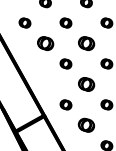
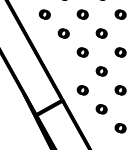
part: (45, 43) -> (63, 33), size x0.71
part: (86, 43) -> (101, 33), size x0.71
part: (86, 84) -> (101, 71), size x0.71
part: (86, 125) -> (101, 109), size x0.71

